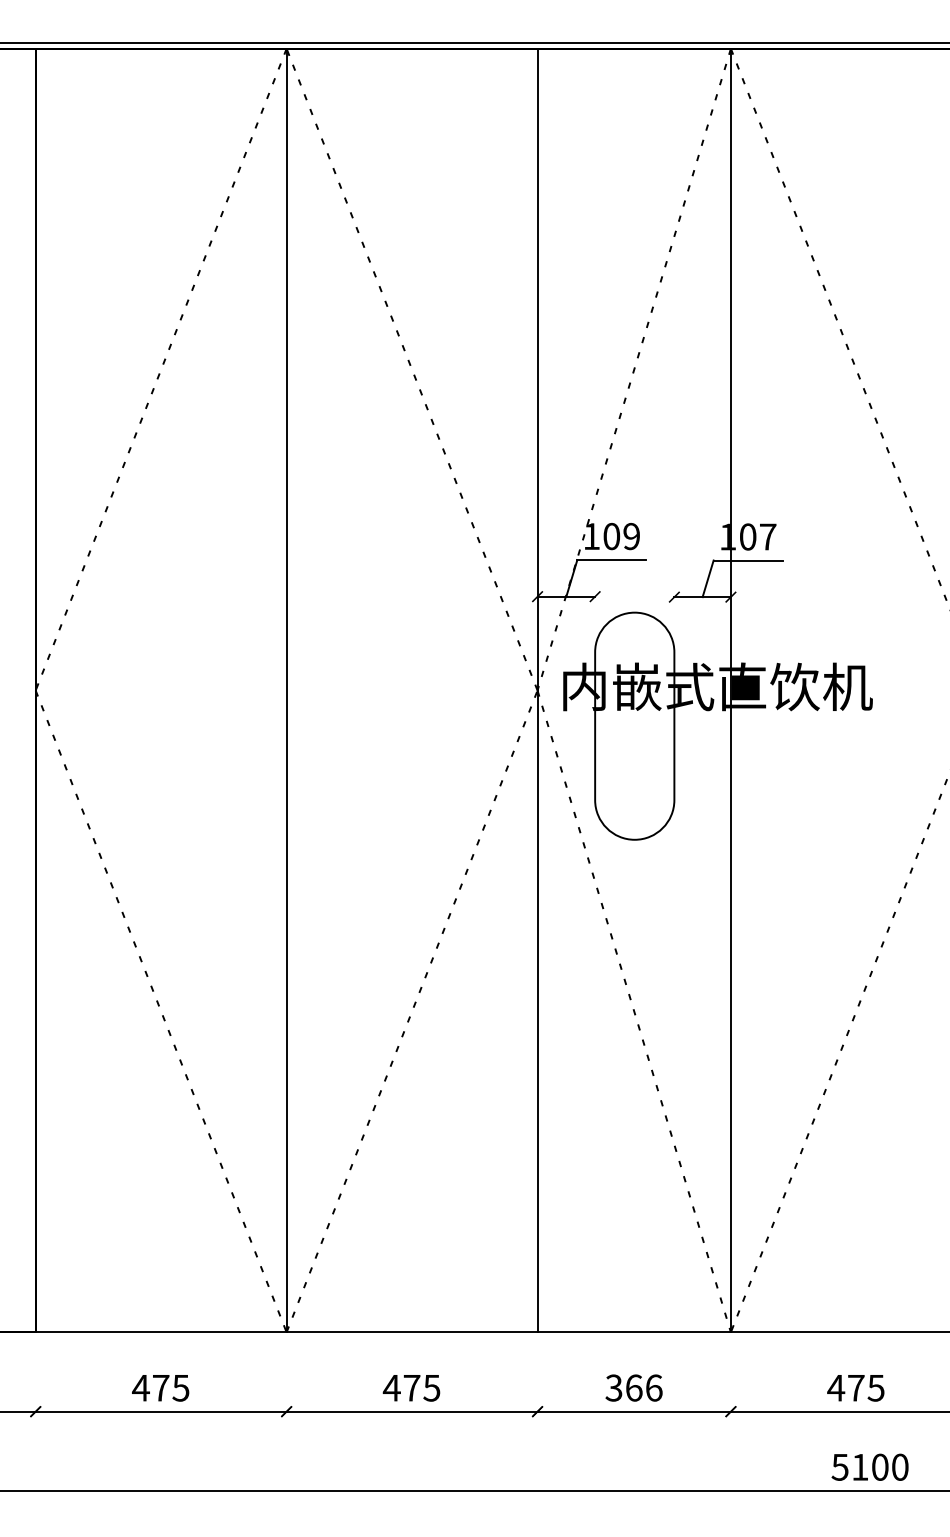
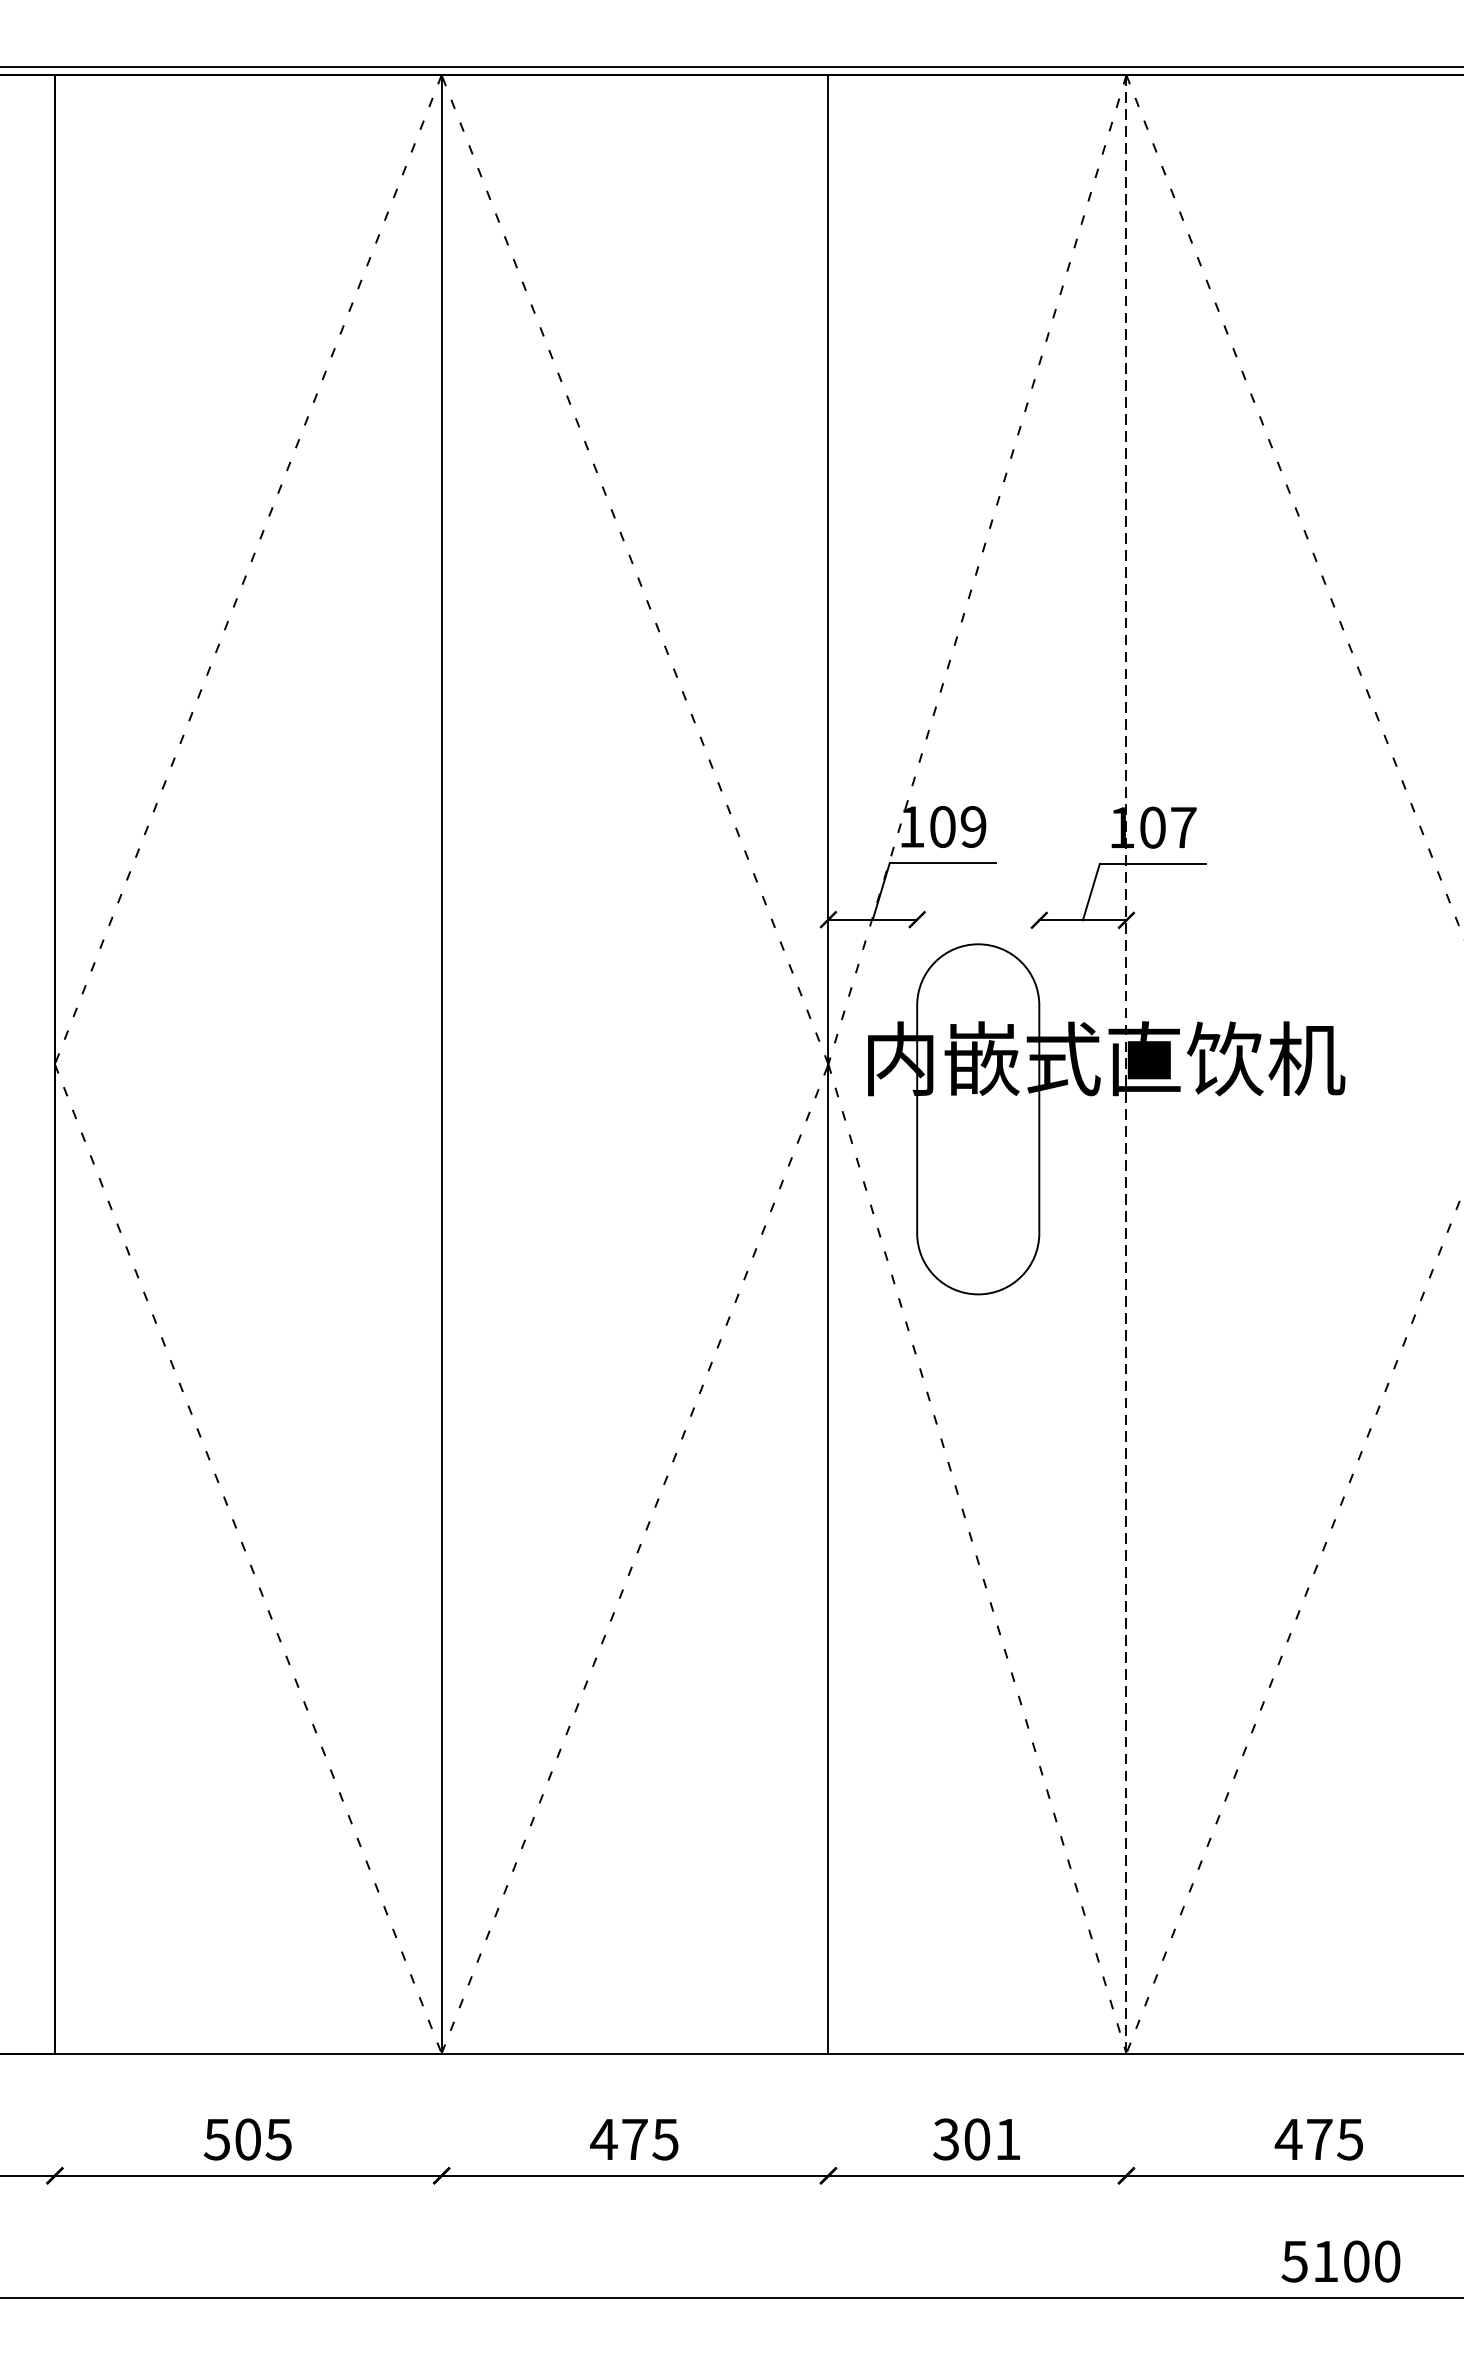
line: (730, 690) -> (1125, 1064), solid -> dashed
text: (150, 1387) -> (231, 2138), 475 -> 505
text: (644, 1387) -> (993, 2138), 366 -> 301

